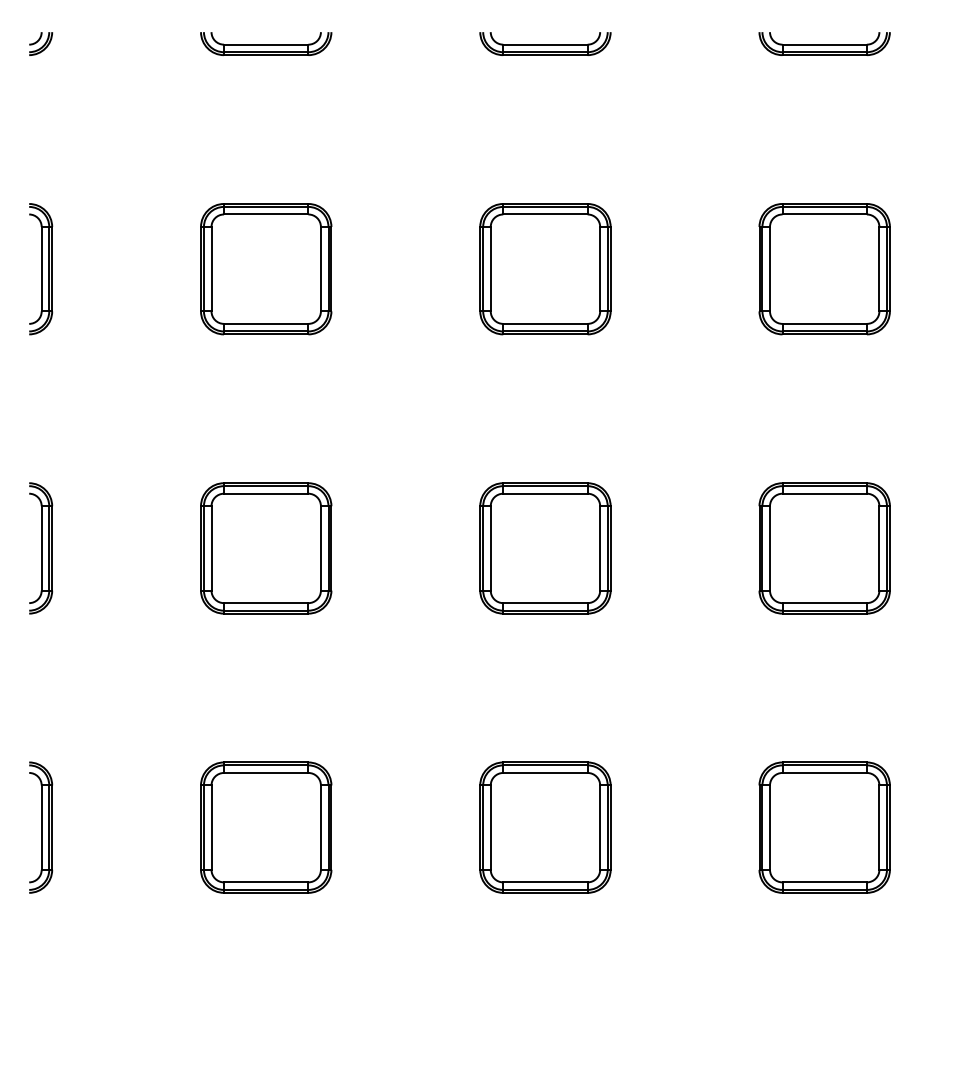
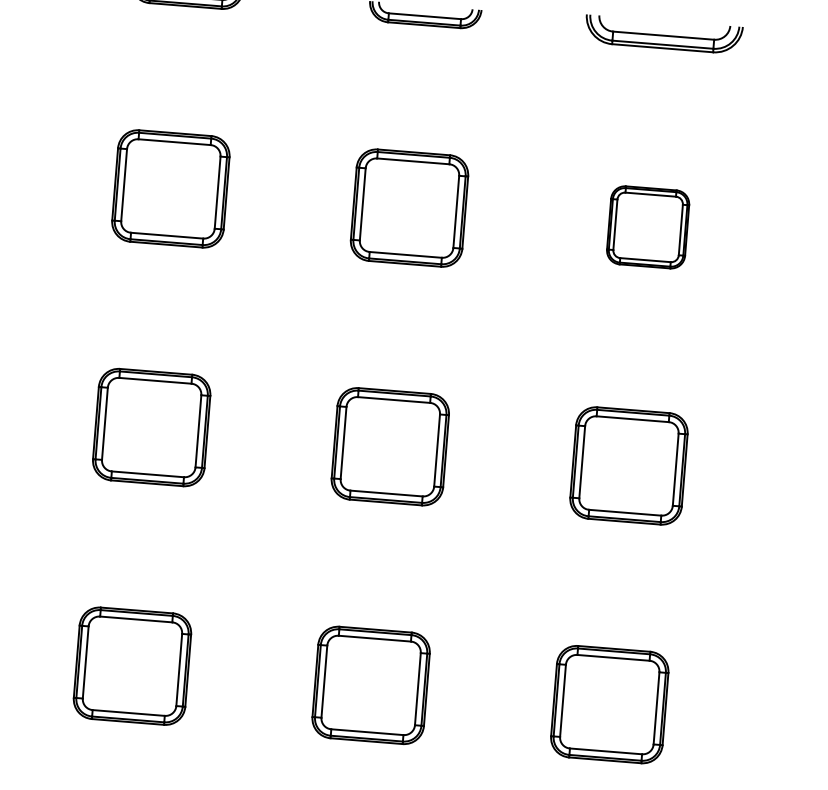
part: (824, 43) -> (663, 34), size x1.4
part: (824, 269) -> (647, 227), size x0.7

